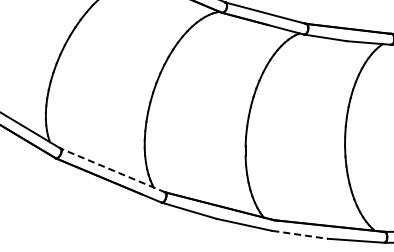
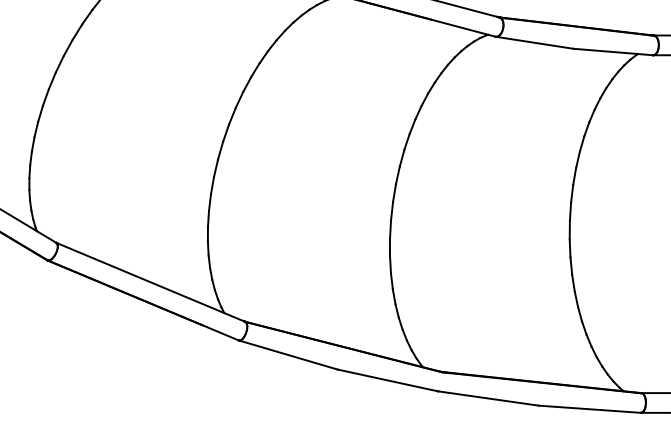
line: (113, 170) -> (151, 282), dashed -> solid
line: (300, 234) -> (489, 397), dashed -> solid

